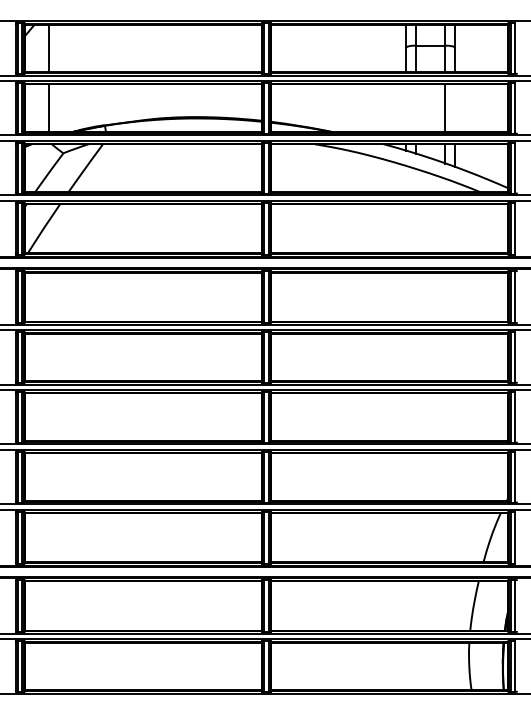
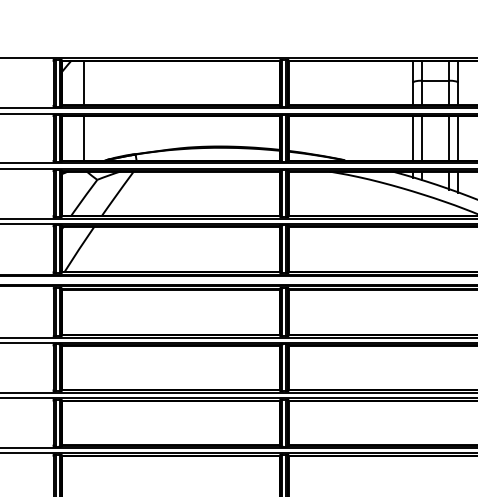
line: (406, 108) -> (413, 138), added
line: (416, 108) -> (422, 138), added
line: (454, 108) -> (457, 138), added

